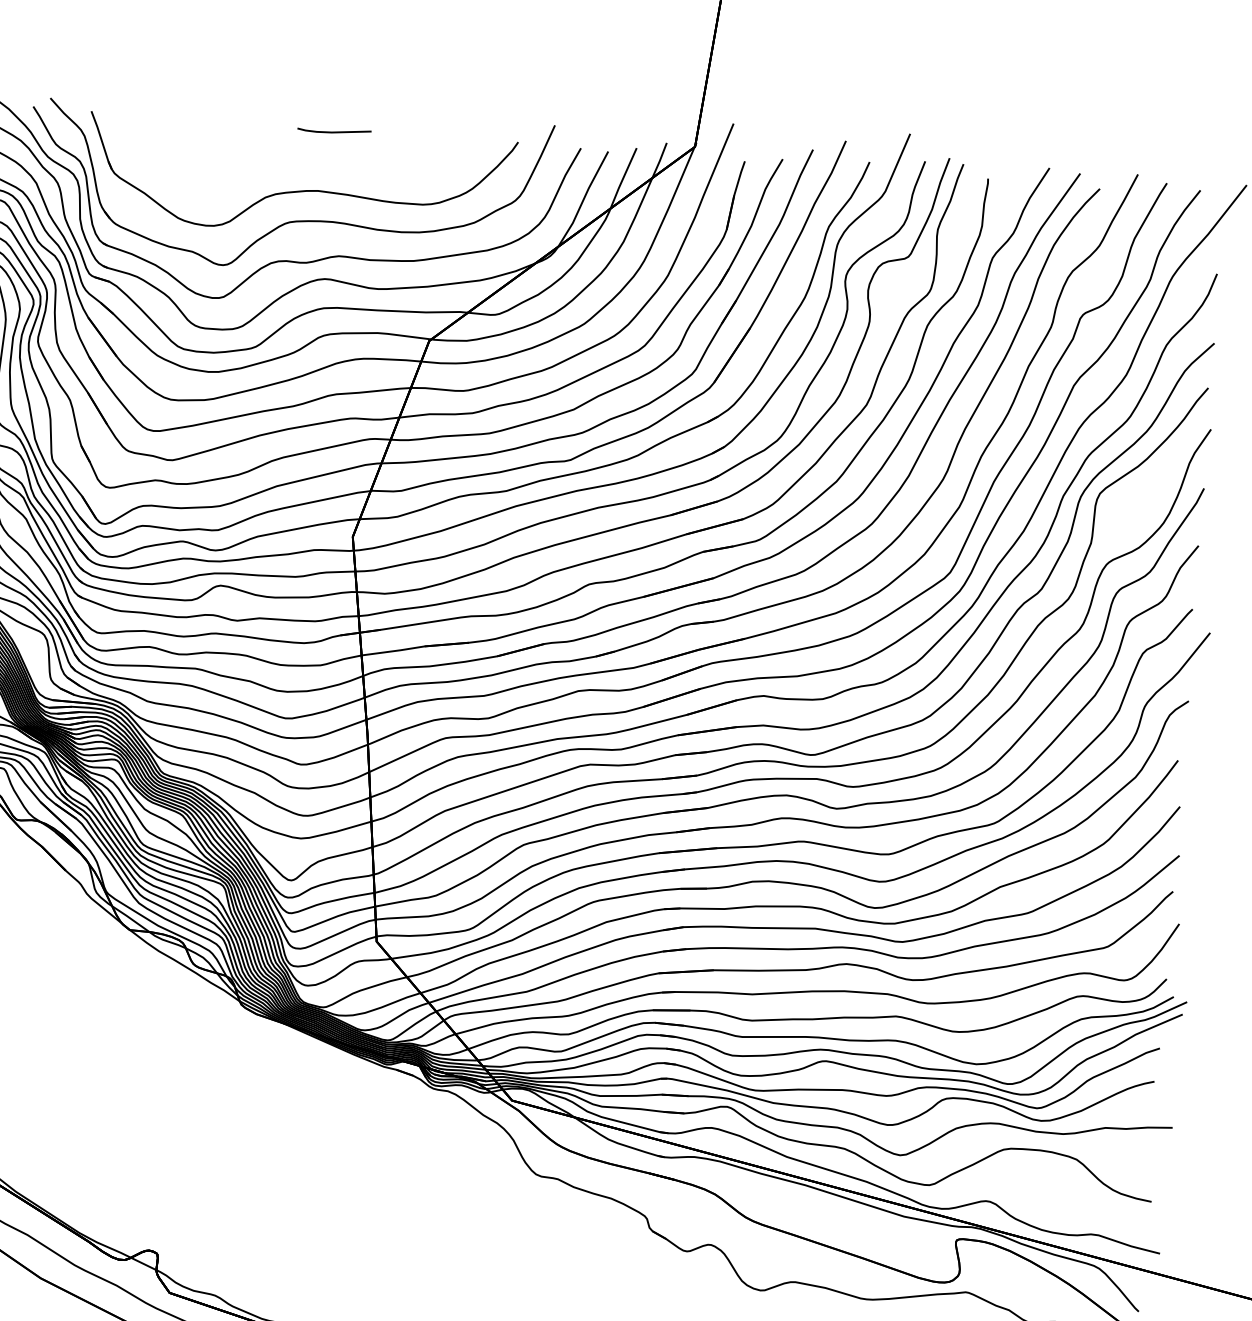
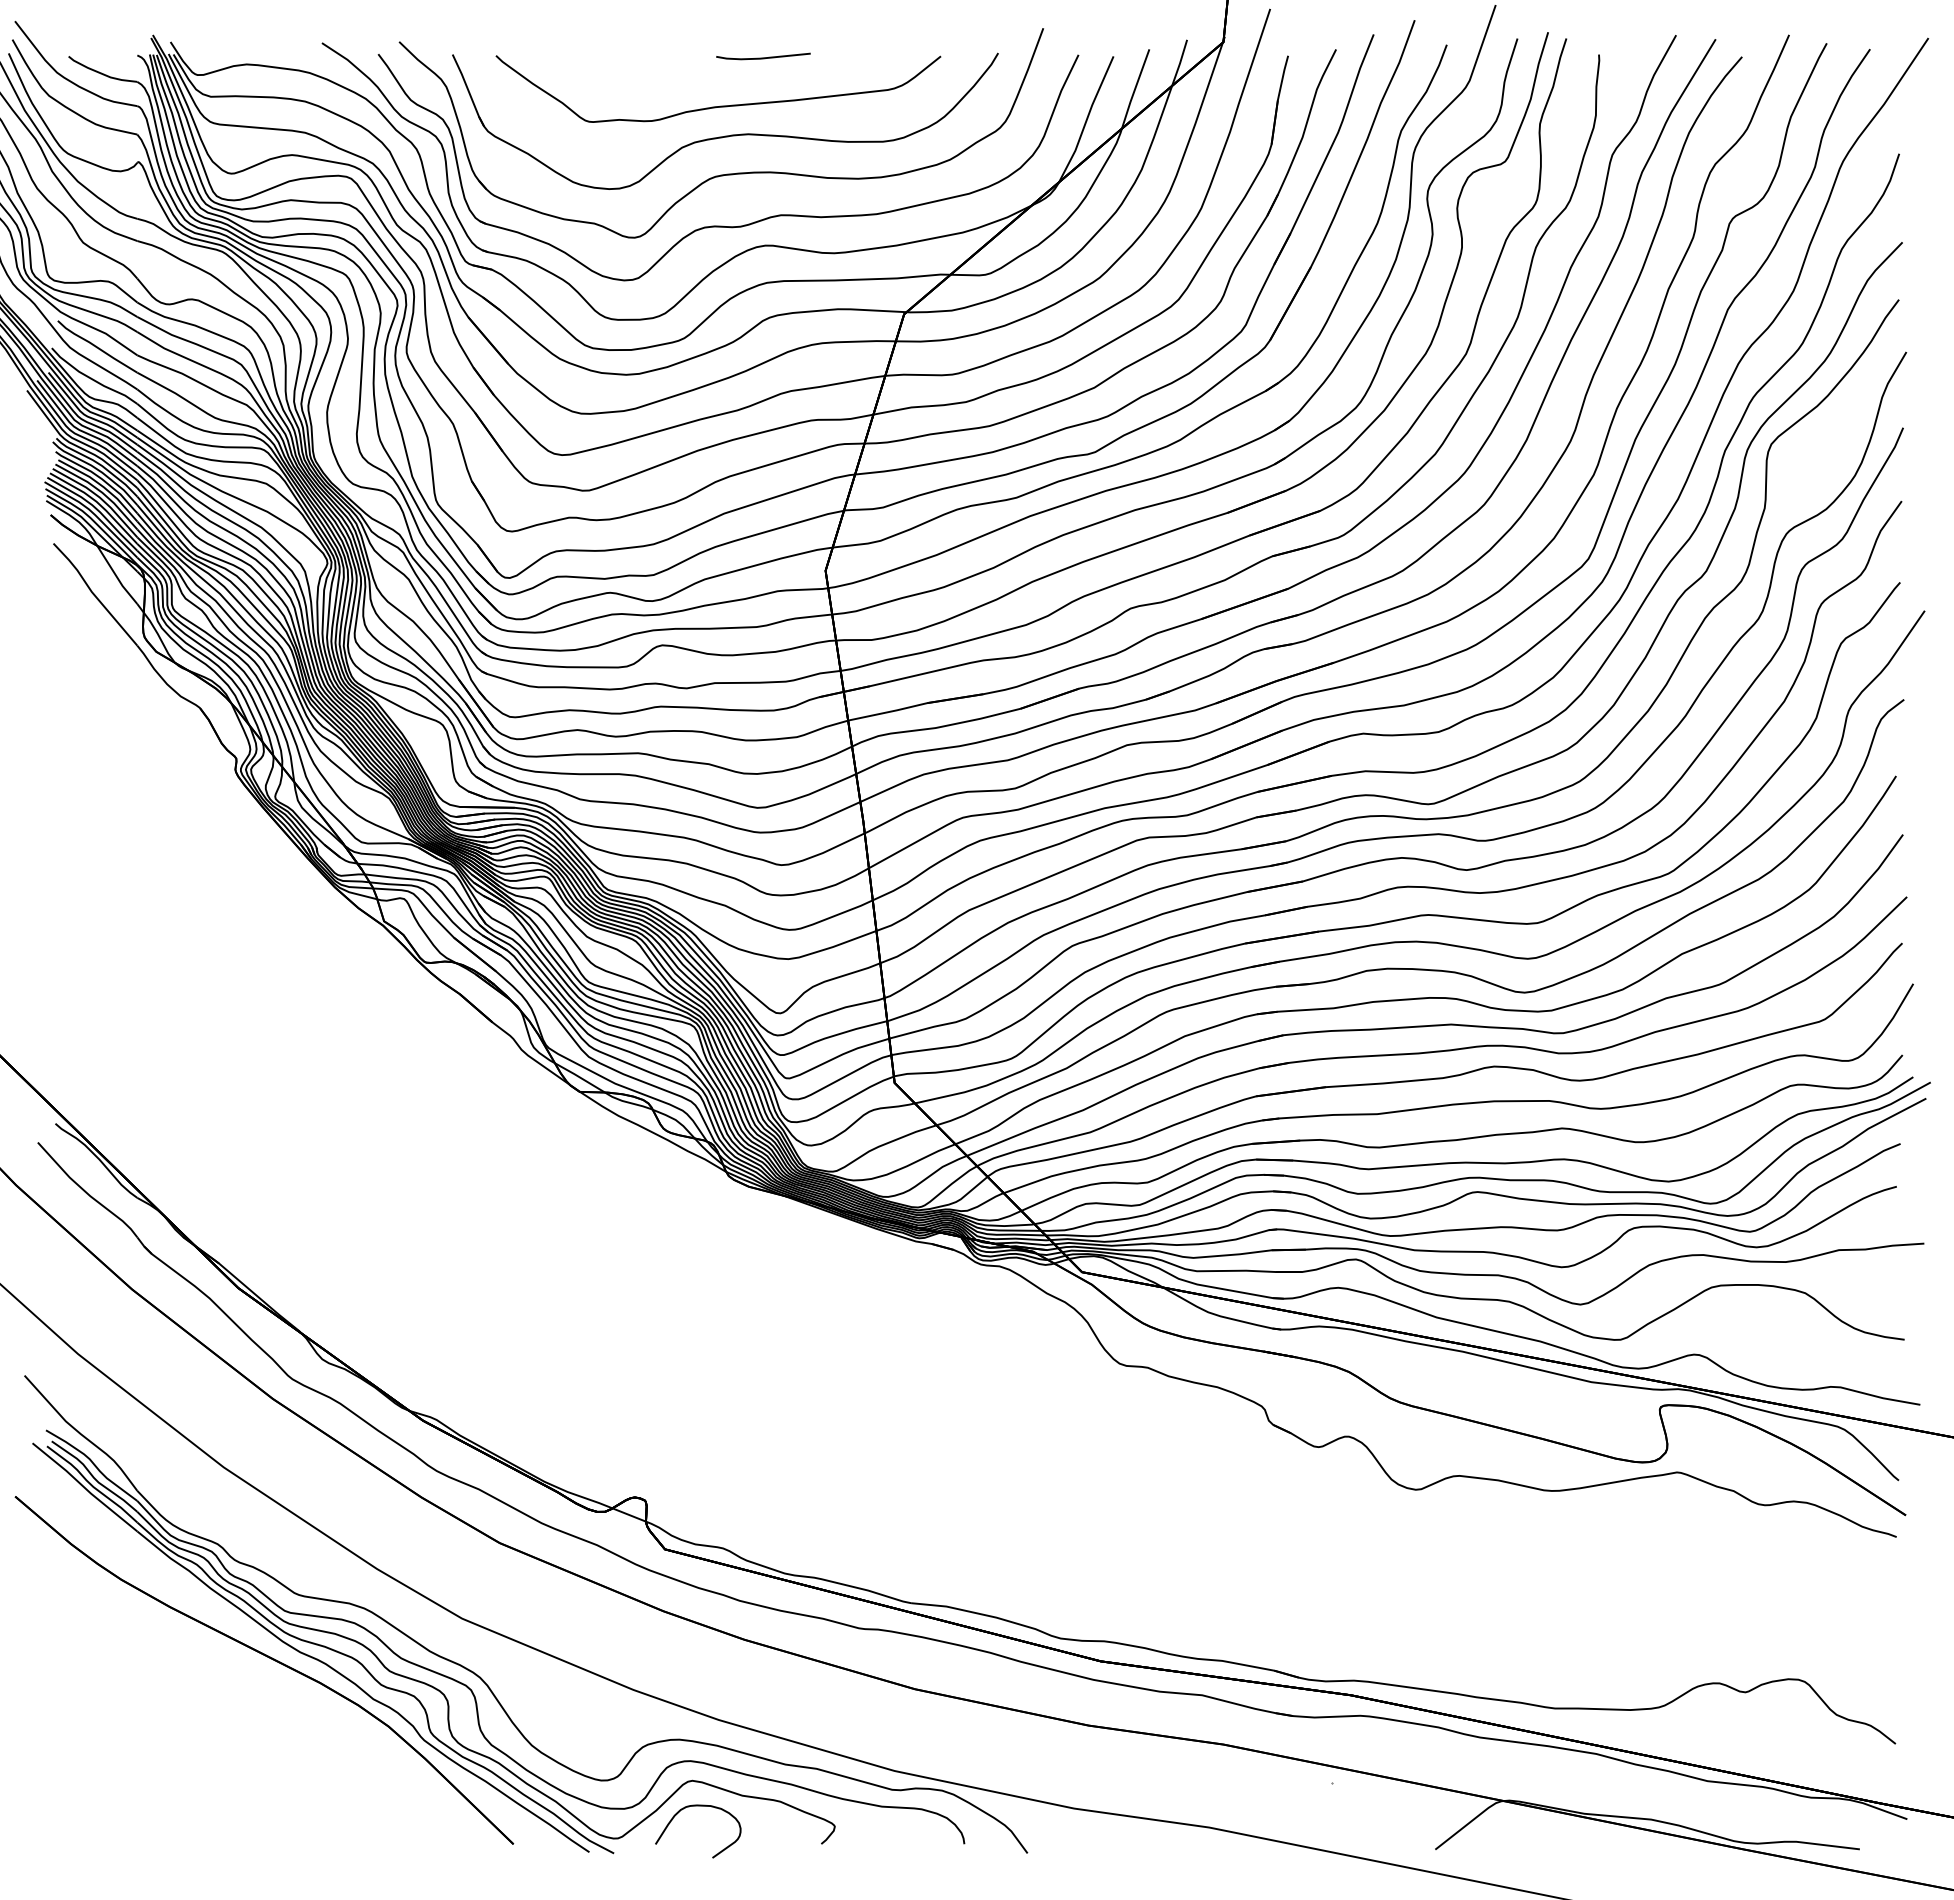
curve: (297, 166) -> (720, 105), added

